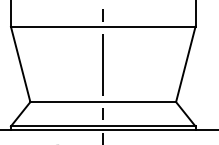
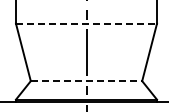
line: (103, 26) -> (86, 23), solid -> dashed
line: (103, 102) -> (86, 81), solid -> dashed

